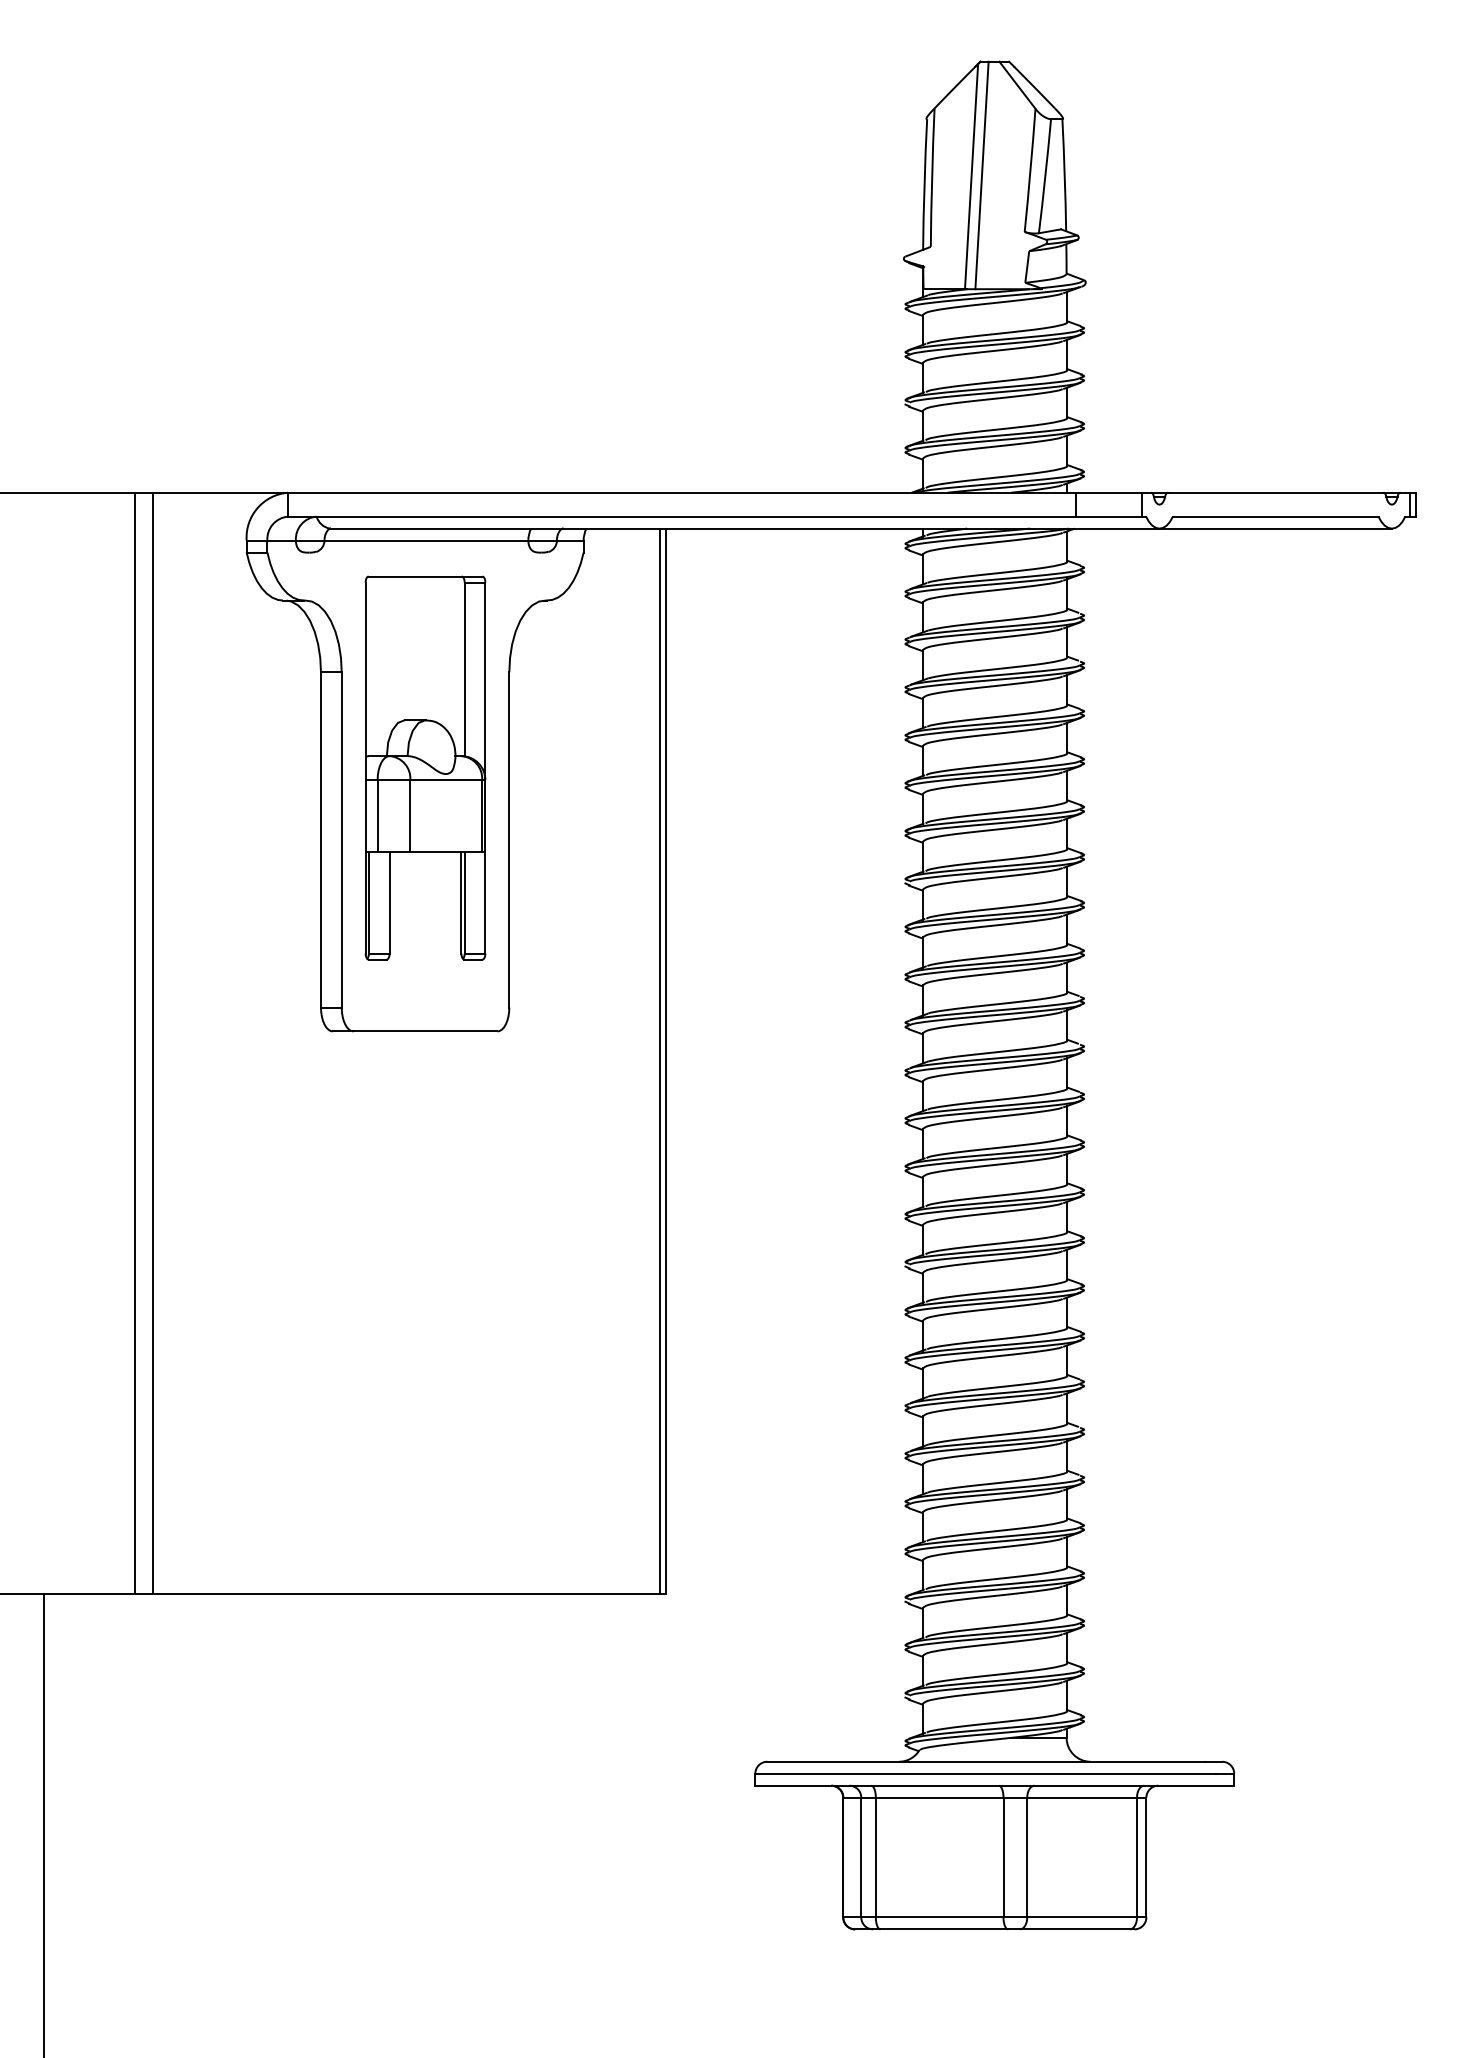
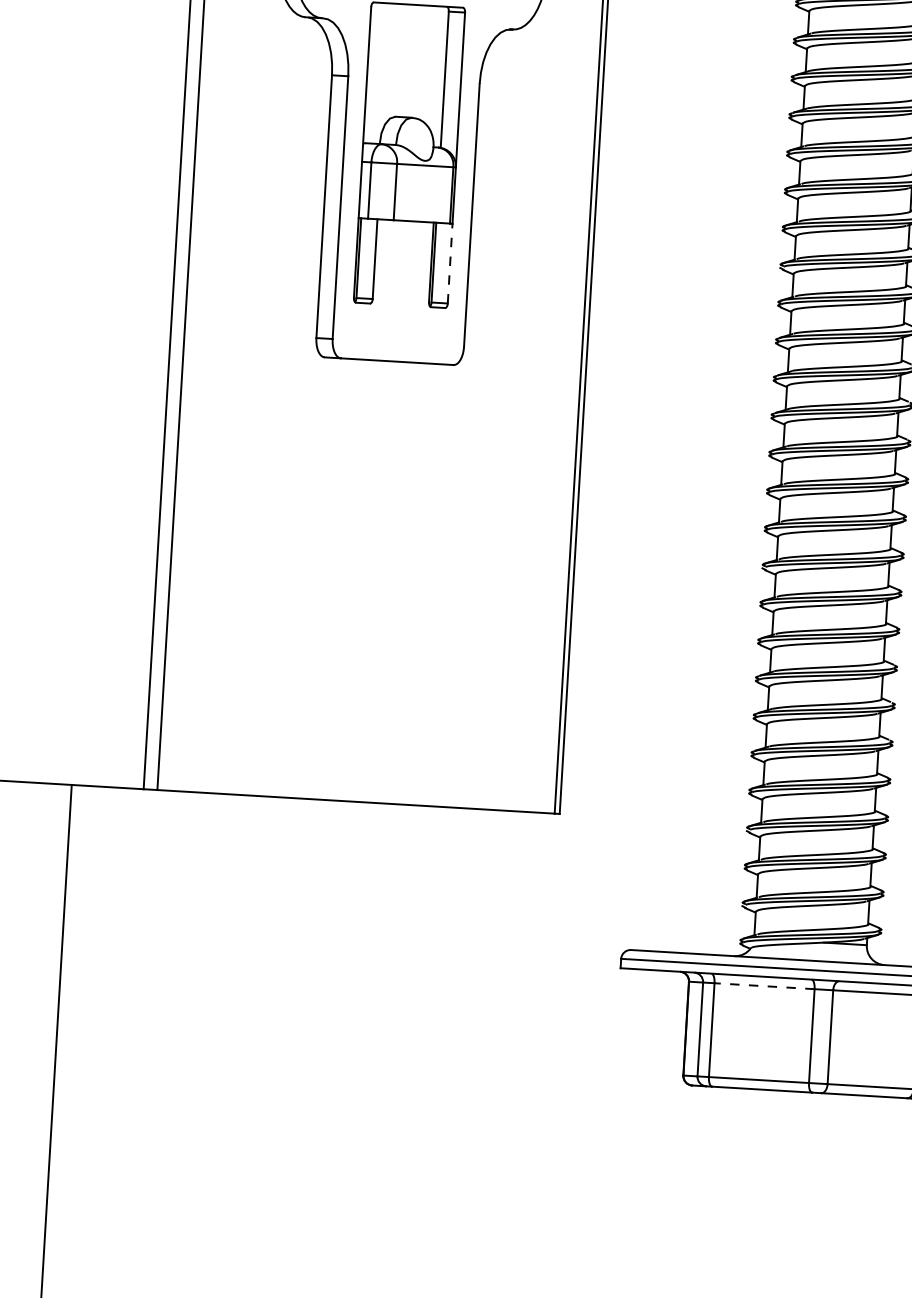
line: (485, 902) -> (450, 263), solid -> dashed
line: (939, 1797) -> (764, 986), solid -> dashed

